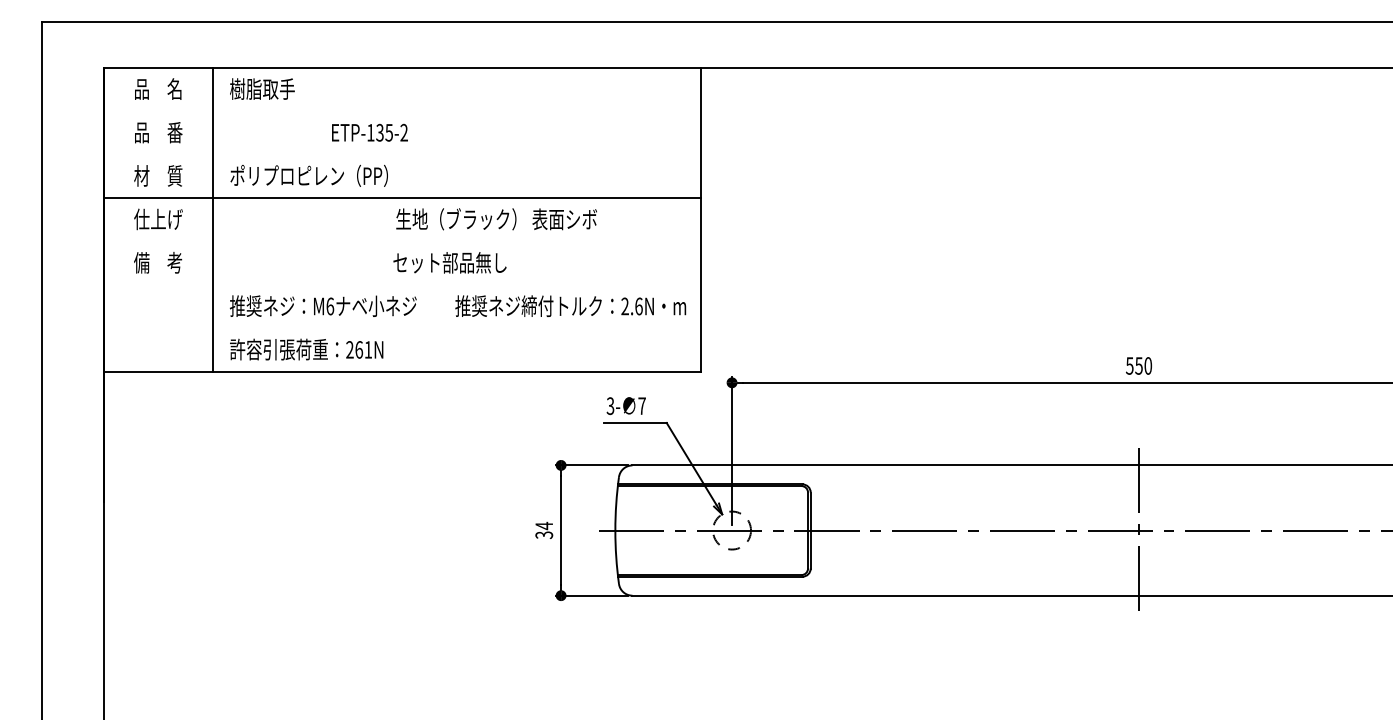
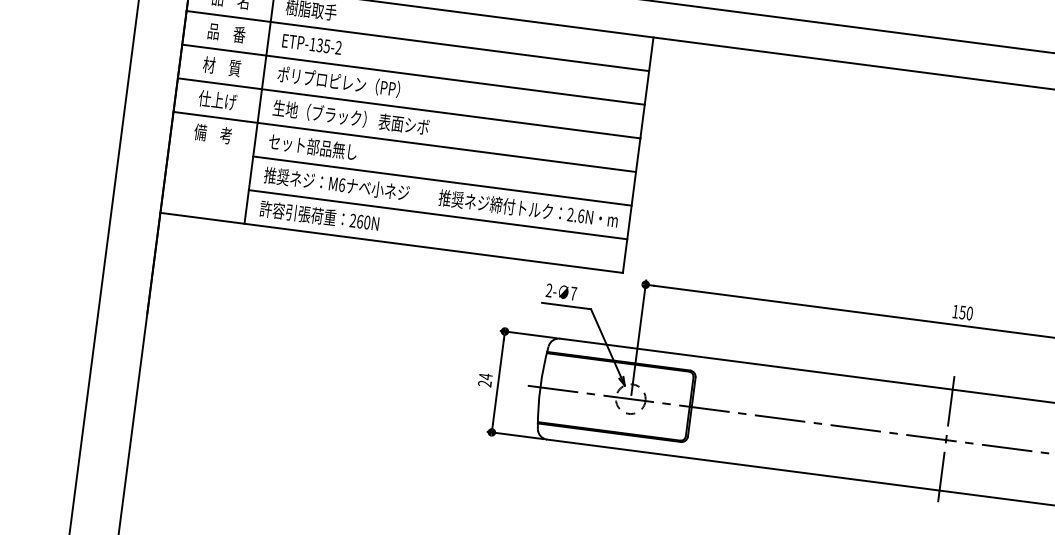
line: (402, 111) -> (417, 41), added
text: (369, 132) -> (311, 44), moved
line: (402, 154) -> (413, 74), added
text: (496, 219) -> (351, 117), moved
line: (402, 241) -> (404, 142), added
text: (449, 262) -> (312, 146), moved
line: (456, 284) -> (442, 180), added
line: (456, 328) -> (437, 214), added
text: (368, 349) -> (367, 222), 261N -> 260N
text: (1129, 365) -> (955, 311), 550 -> 150
text: (610, 406) -> (549, 290), 3- -> 2-
text: (544, 534) -> (485, 383), 34 -> 24

